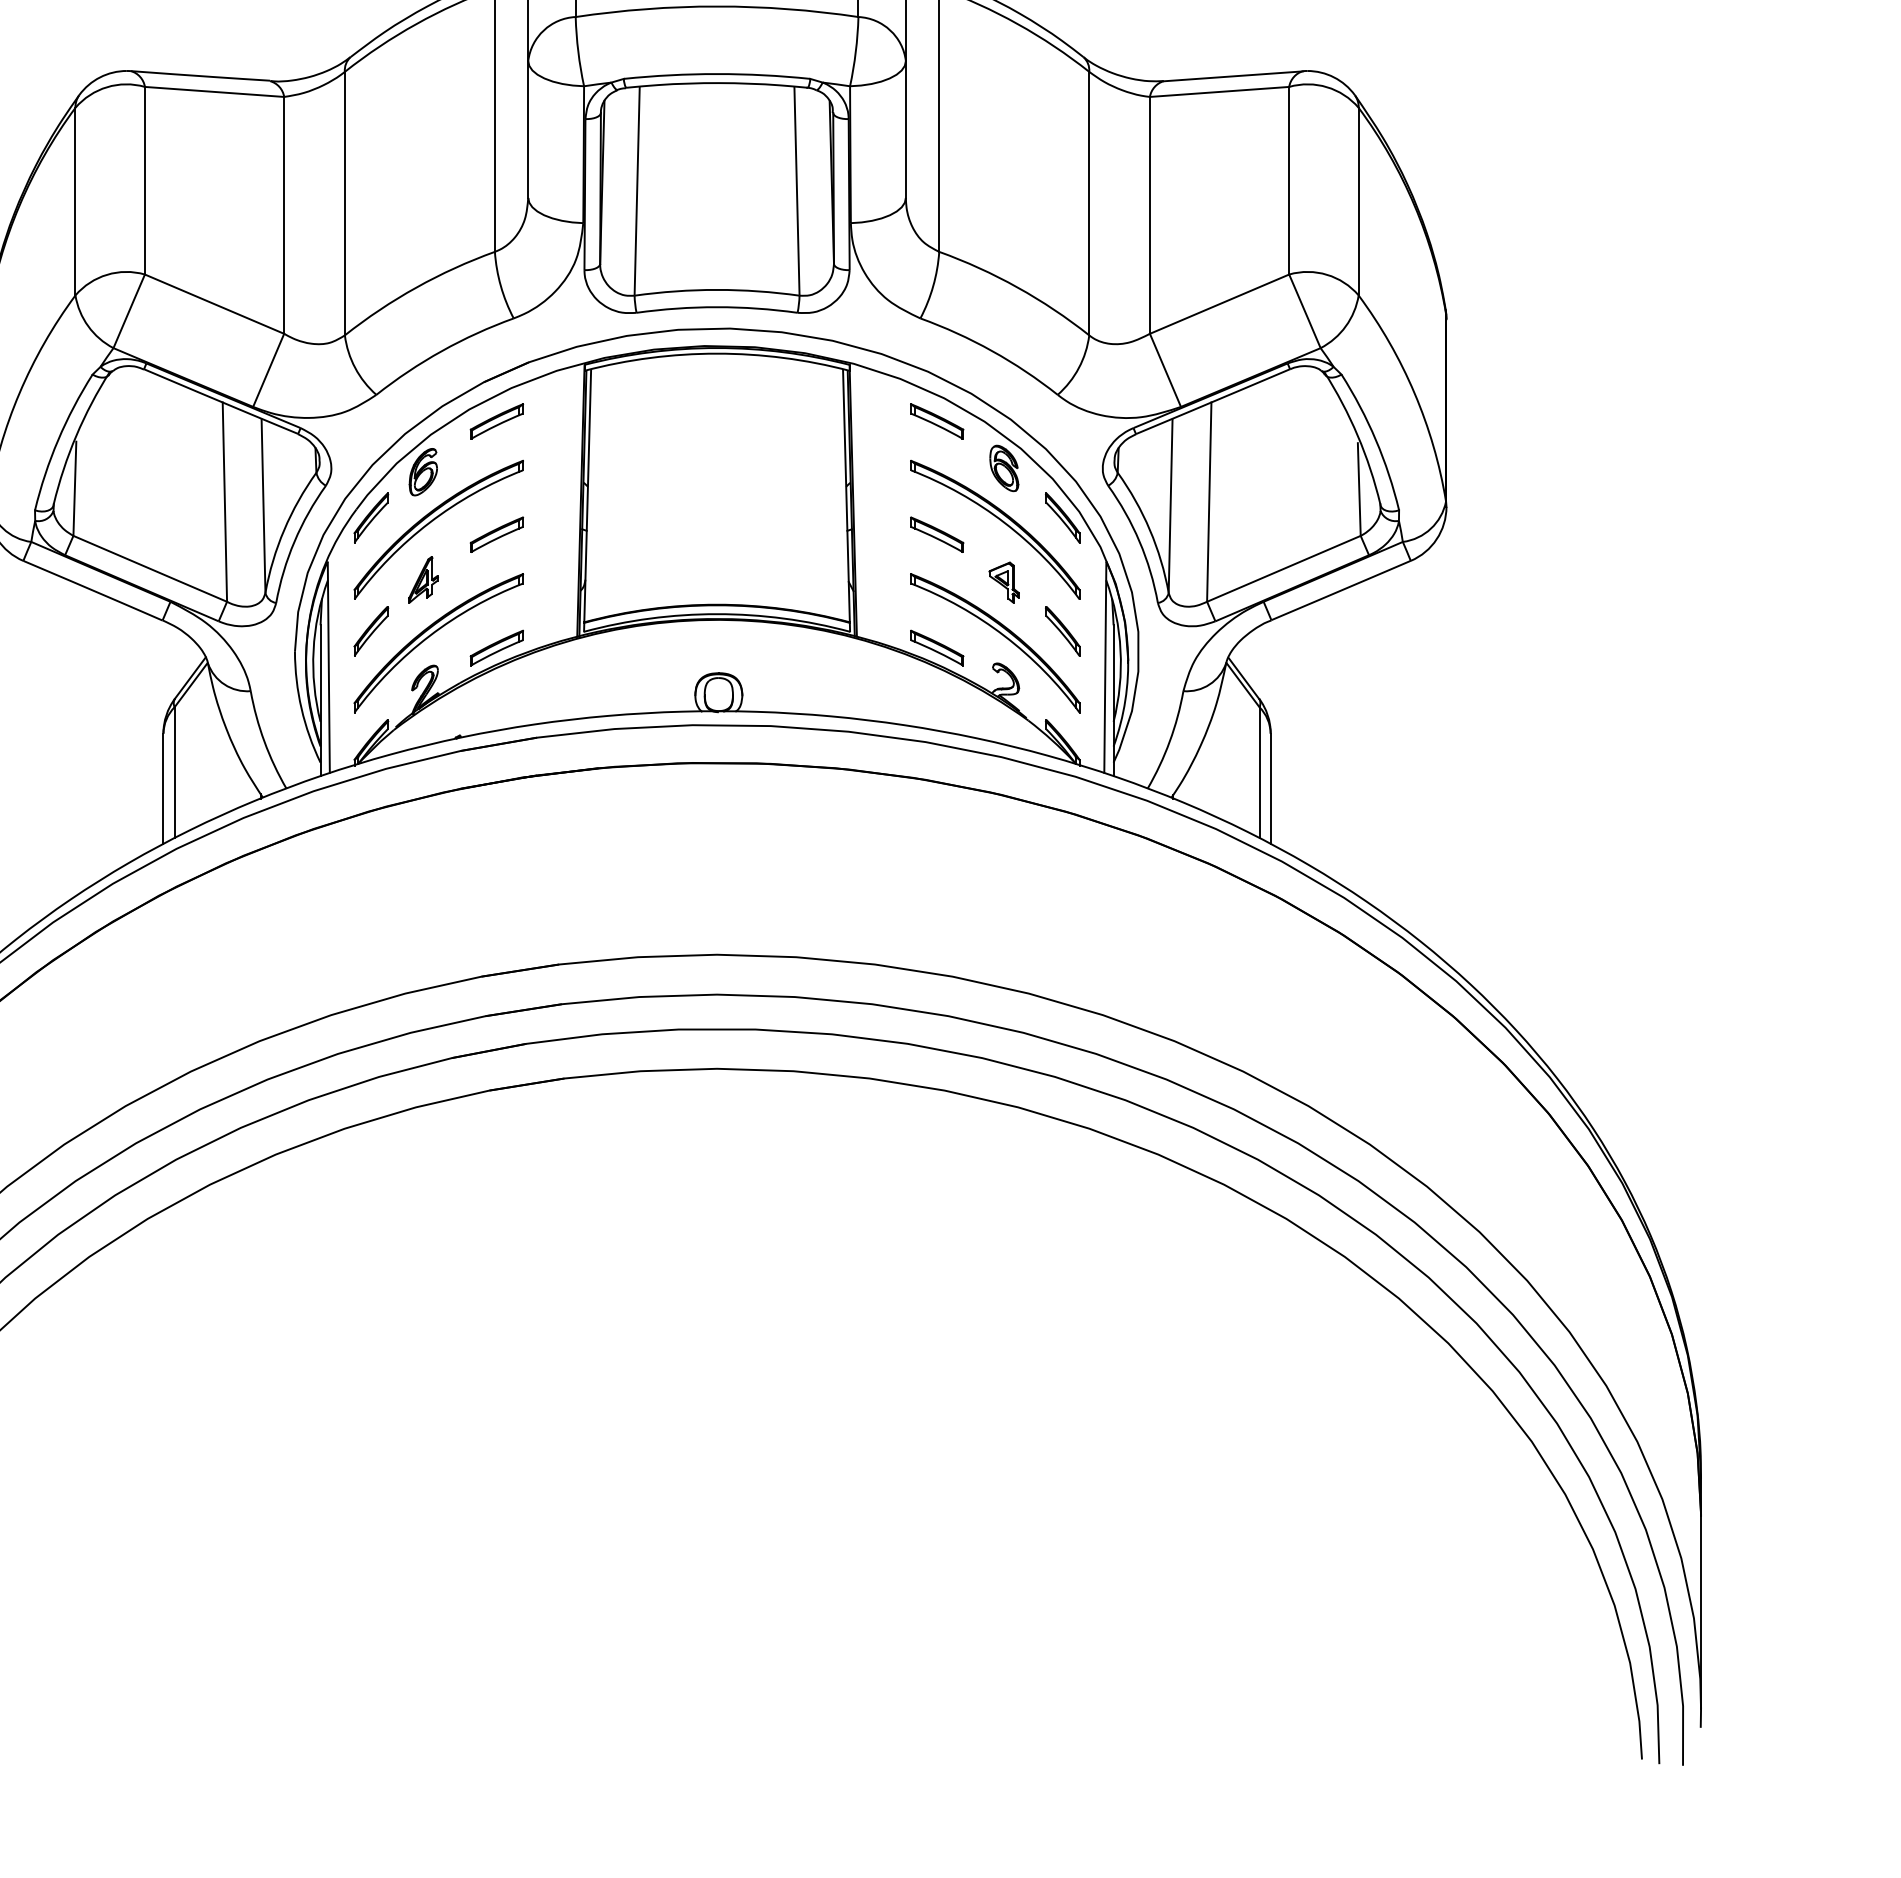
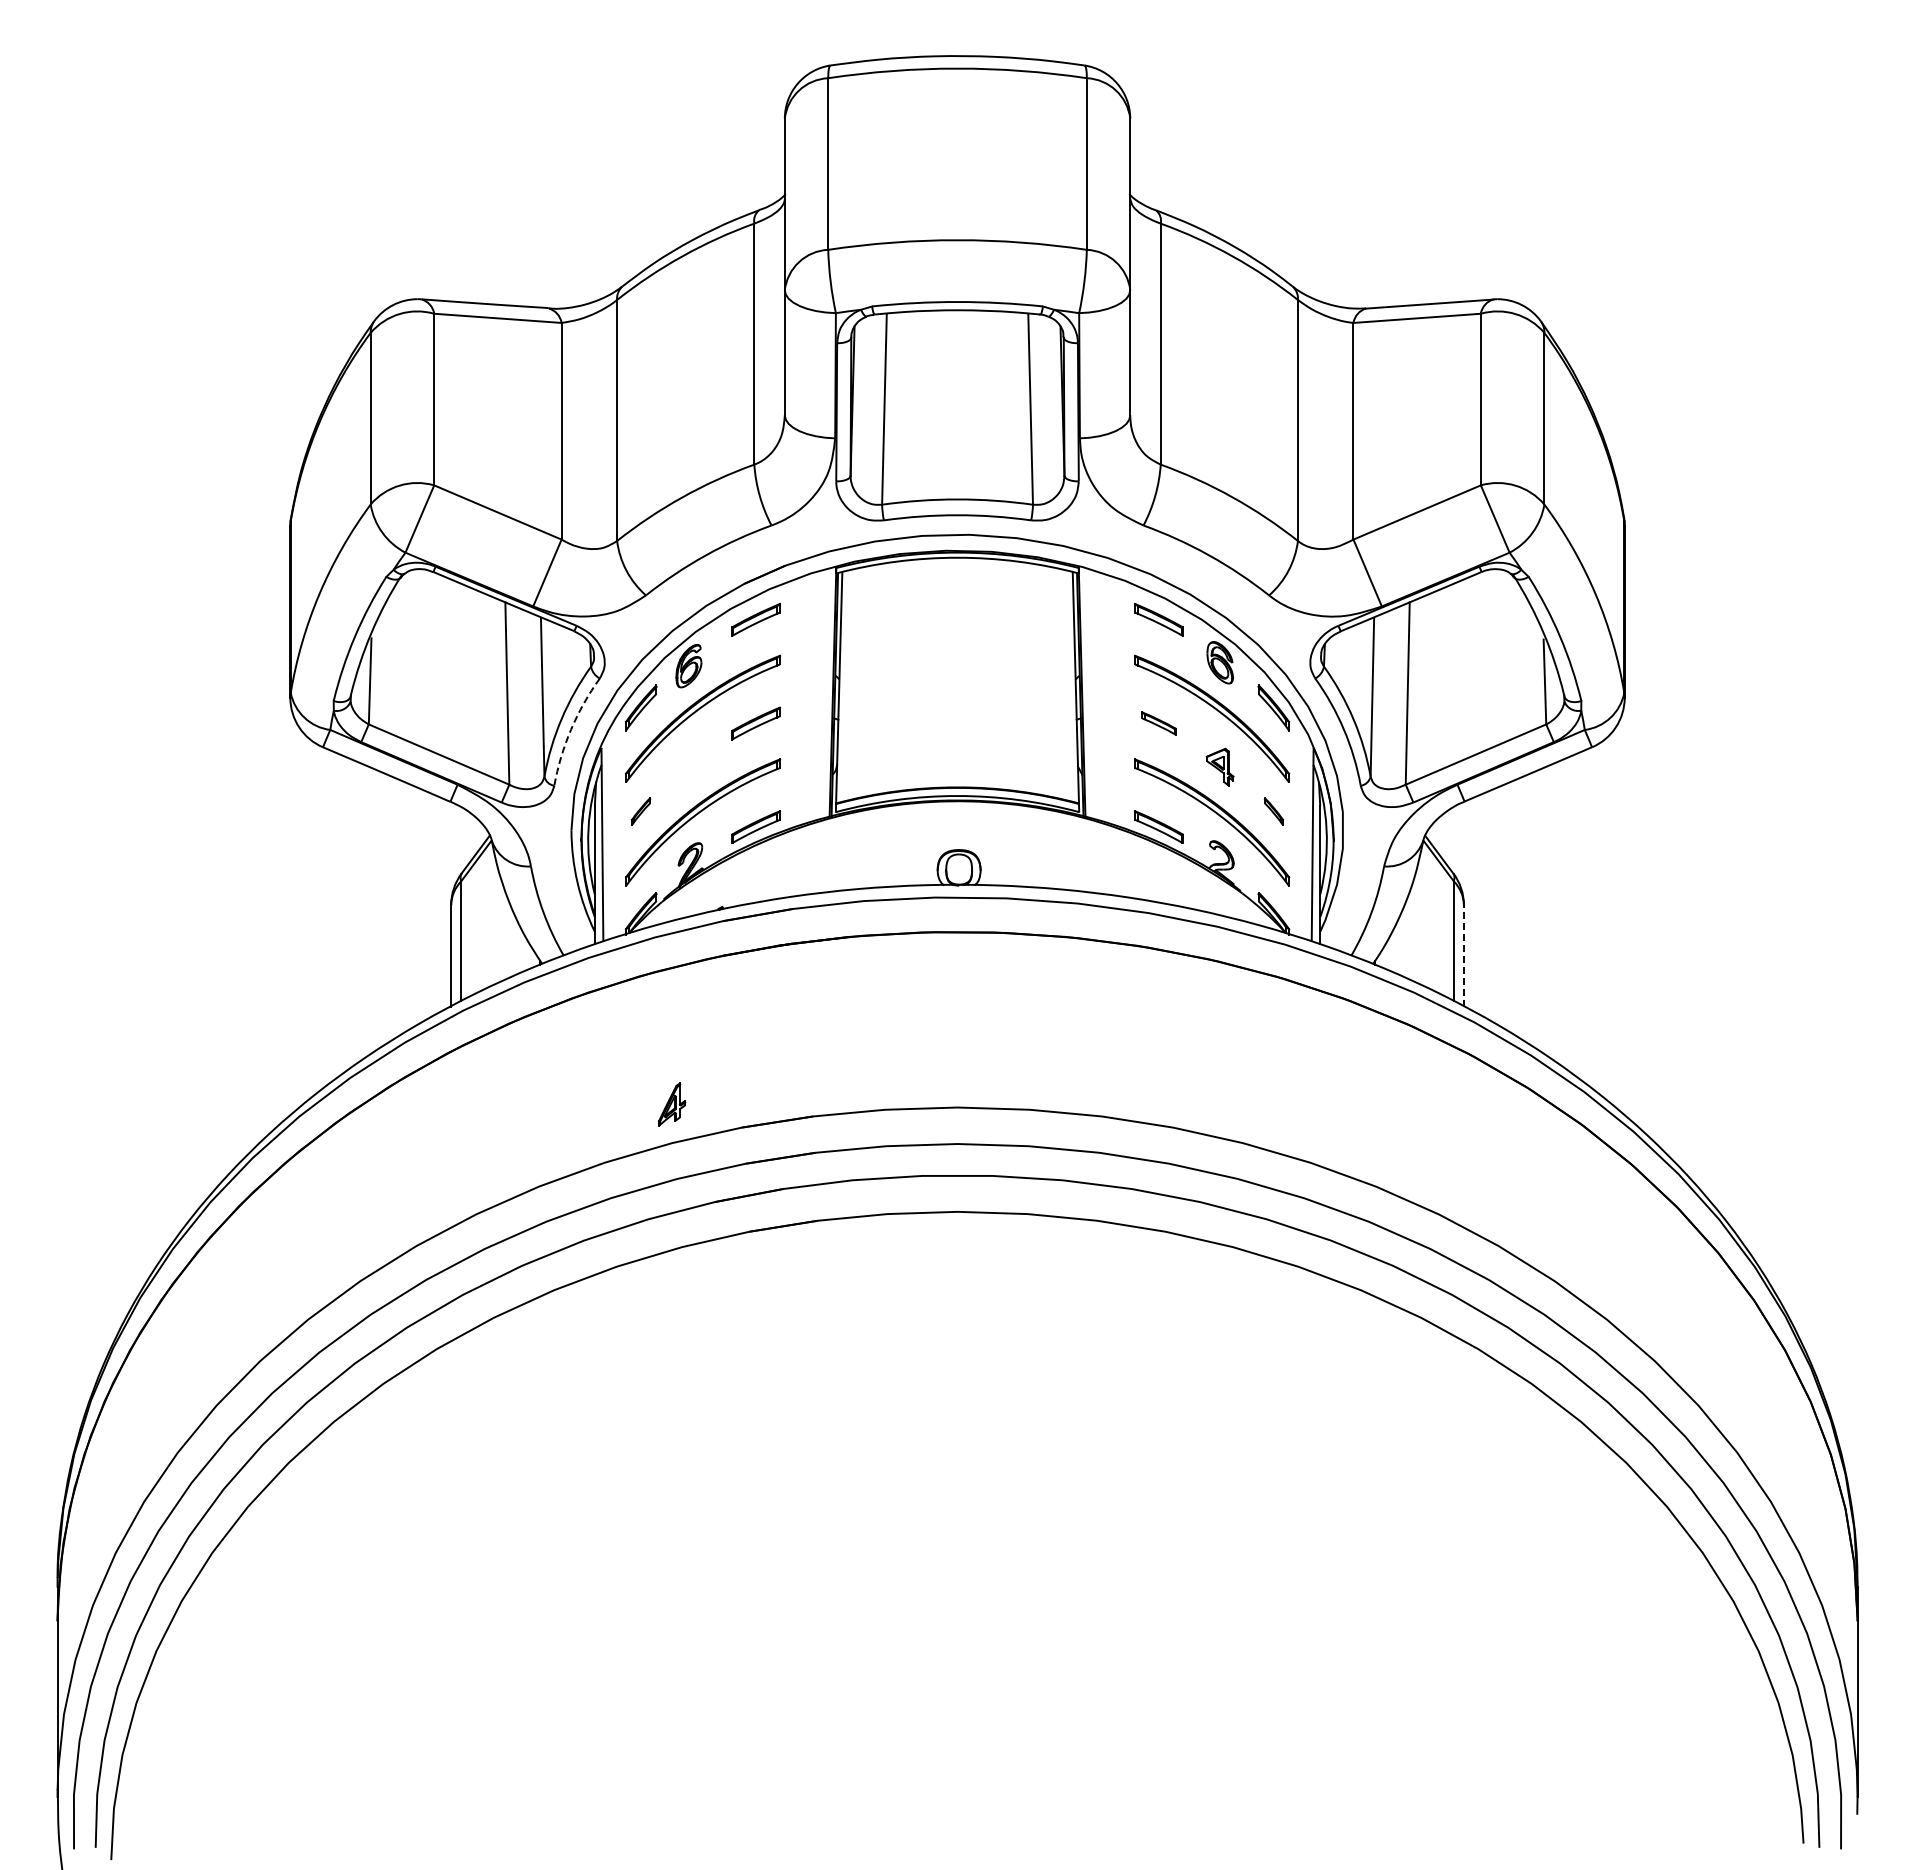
part: (936, 534) -> (1158, 723), size x0.7
arc: (295, 541) -> (571, 729), solid -> dashed
part: (422, 579) -> (671, 1104), moved
part: (370, 631) -> (640, 811), size x0.6
part: (1062, 631) -> (1273, 811), size x0.6
line: (1270, 788) -> (1463, 955), solid -> dashed

